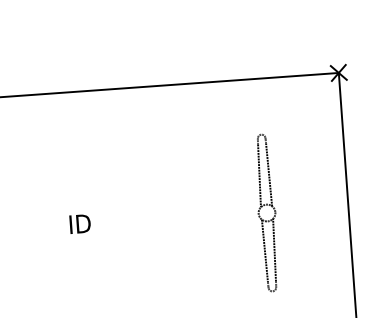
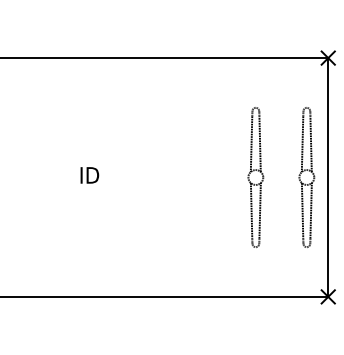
part: (323, 208) -> (306, 177), added

